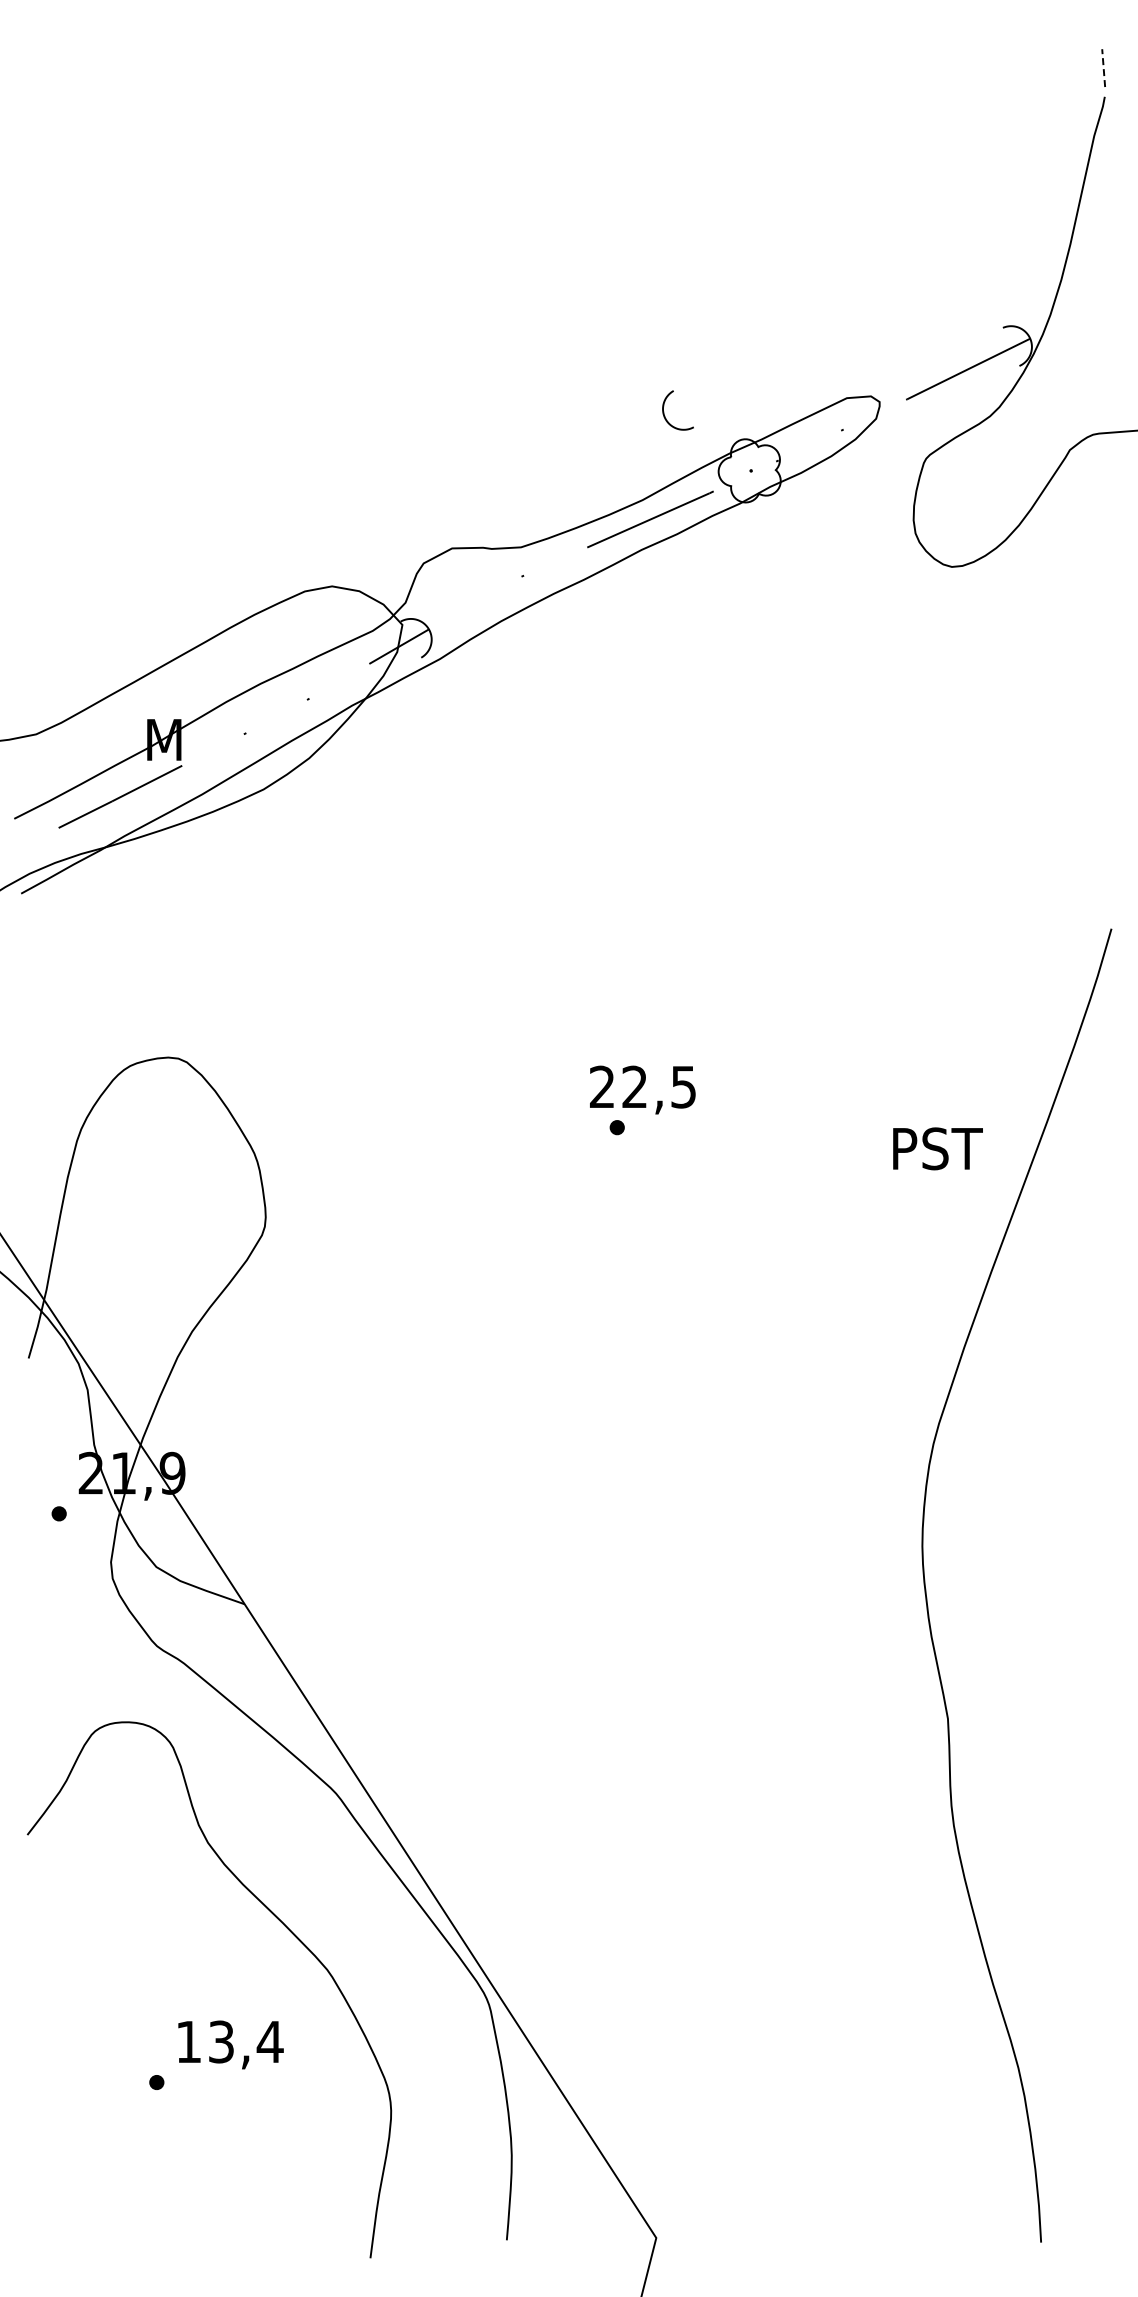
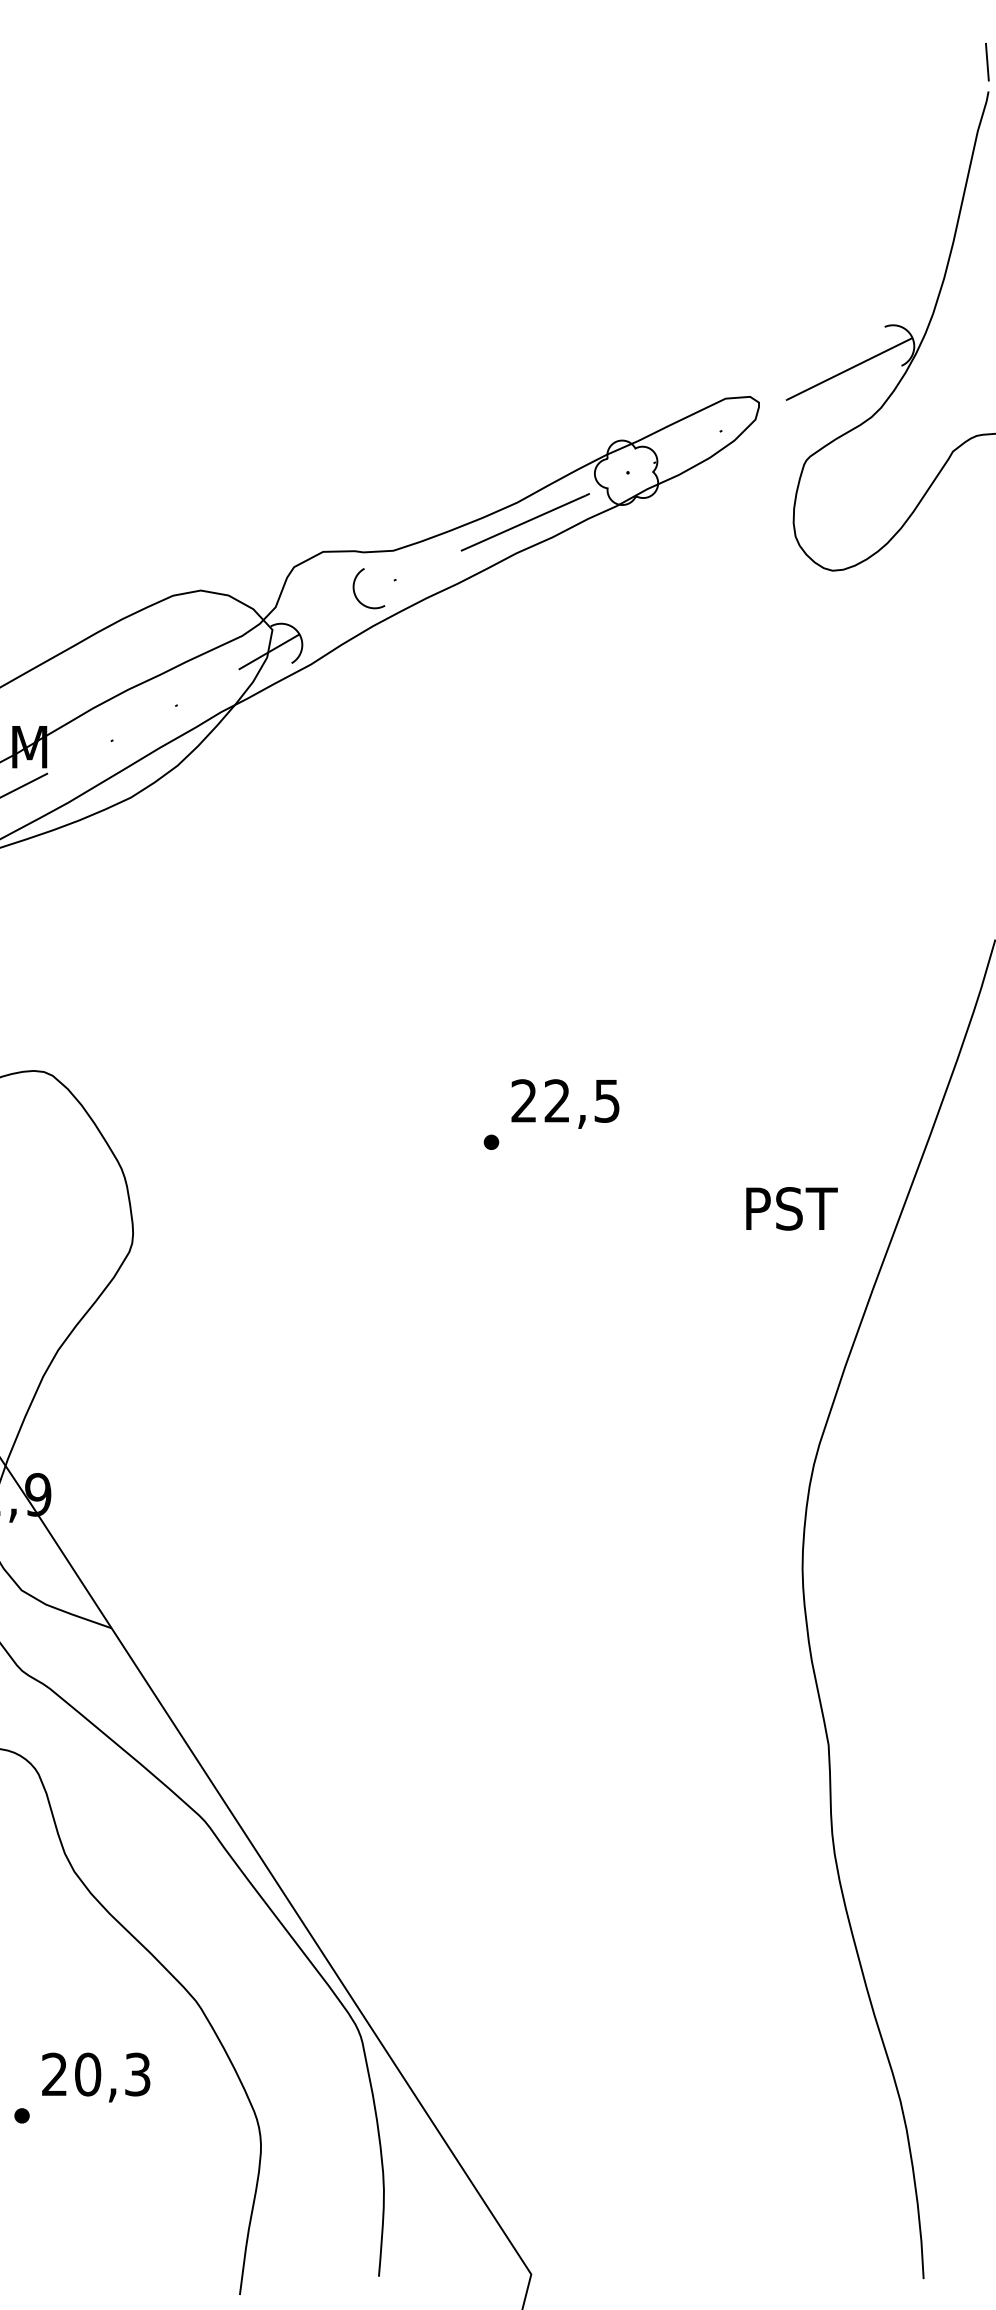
line: (1103, 68) -> (987, 62), dashed -> solid
curve: (664, 411) -> (355, 589), moved
text: (642, 1089) -> (565, 1103), moved
text: (937, 1148) -> (791, 1208), moved
text: (229, 2041) -> (96, 2074), 13,4 -> 20,3

